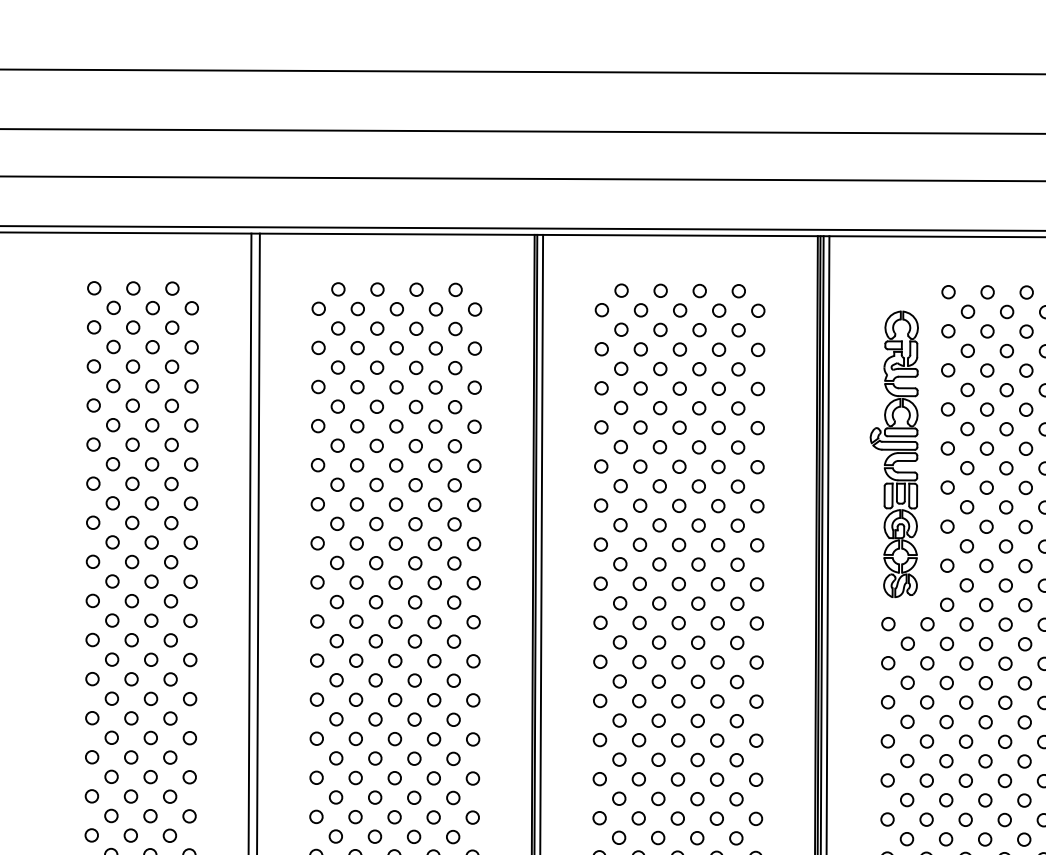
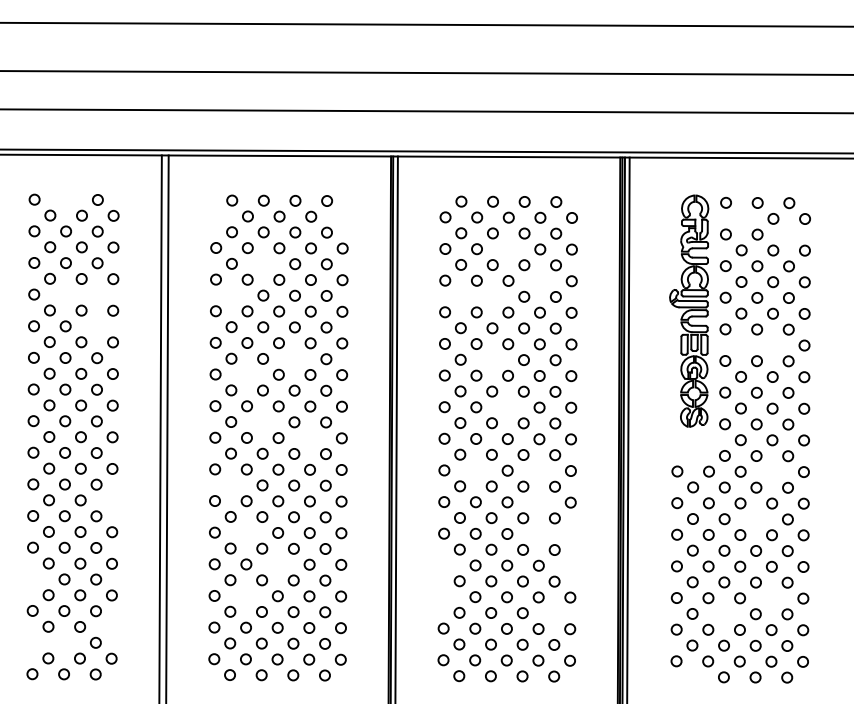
circle: (133, 288) -> (66, 199), removed
circle: (318, 309) -> (216, 216), removed
circle: (474, 309) -> (342, 216), removed
circle: (967, 311) -> (741, 218), removed
circle: (1026, 331) -> (789, 234), removed
circle: (679, 349) -> (508, 249), removed
circle: (377, 367) -> (263, 263), removed
circle: (719, 388) -> (540, 280), removed
circle: (132, 405) -> (65, 294), removed
circle: (171, 405) -> (97, 294), removed
circle: (337, 406) -> (231, 295), removed
circle: (620, 407) -> (460, 296), removed
circle: (659, 407) -> (492, 296), removed
circle: (171, 444) -> (97, 326), removed
part: (894, 453) -> (689, 310), moved
circle: (967, 468) -> (741, 345), removed
circle: (1005, 468) -> (772, 345), removed
circle: (415, 484) -> (294, 358), removed
circle: (659, 485) -> (492, 359), removed
circle: (357, 504) -> (247, 374), removed
circle: (678, 545) -> (507, 407), removed
circle: (375, 563) -> (262, 422), removed
circle: (435, 583) -> (310, 438), removed
circle: (638, 622) -> (475, 470), removed
circle: (718, 622) -> (539, 470), removed
circle: (1005, 624) -> (772, 471), removed
circle: (336, 641) -> (230, 485), removed
circle: (190, 659) -> (112, 500), removed
circle: (718, 662) -> (539, 502), removed
circle: (986, 683) -> (756, 519), removed
circle: (356, 699) -> (246, 532), removed
circle: (716, 701) -> (538, 534), removed
circle: (756, 701) -> (570, 534), removed
circle: (394, 738) -> (277, 564), removed
circle: (599, 740) -> (443, 565), removed
circle: (756, 740) -> (570, 565), removed
circle: (91, 757) -> (32, 579), removed
circle: (356, 777) -> (246, 595), removed
circle: (599, 778) -> (443, 596), removed
circle: (1004, 780) -> (771, 598), removed
circle: (736, 799) -> (554, 613), removed
circle: (946, 799) -> (724, 613), removed
circle: (189, 815) -> (111, 626), removed
circle: (91, 835) -> (32, 642), removed
circle: (131, 835) -> (64, 642), removed

